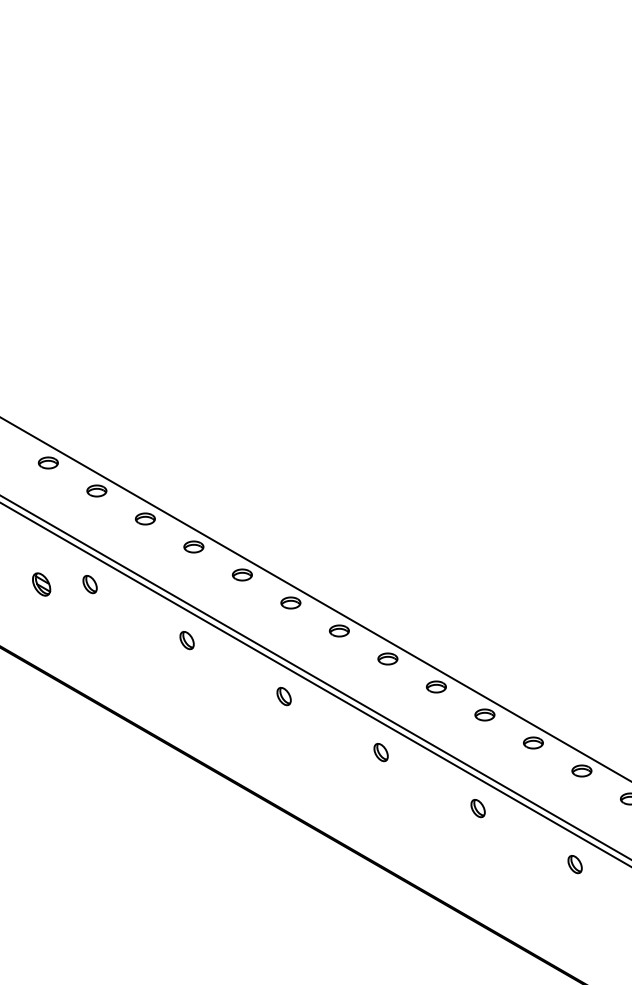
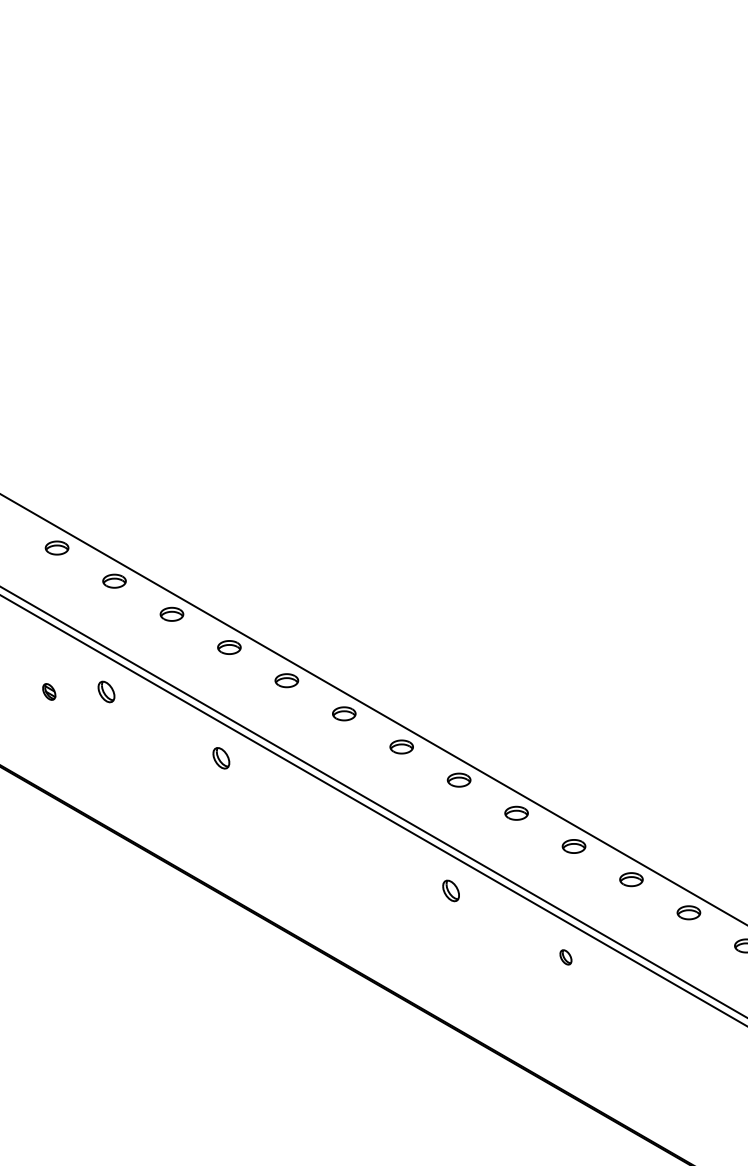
part: (41, 584) -> (48, 691), size x0.6
part: (283, 696) -> (335, 824), removed
part: (477, 808) -> (565, 957), size x0.7
part: (574, 864) -> (680, 1023), removed

